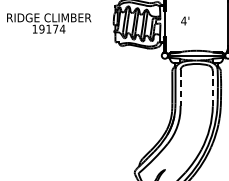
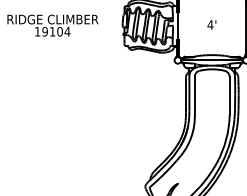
text: (184, 20) -> (211, 24), moved
text: (55, 28) -> (59, 31), 19174 -> 19104
line: (180, 88) -> (194, 95), dashed -> solid
line: (212, 88) -> (229, 95), dashed -> solid

